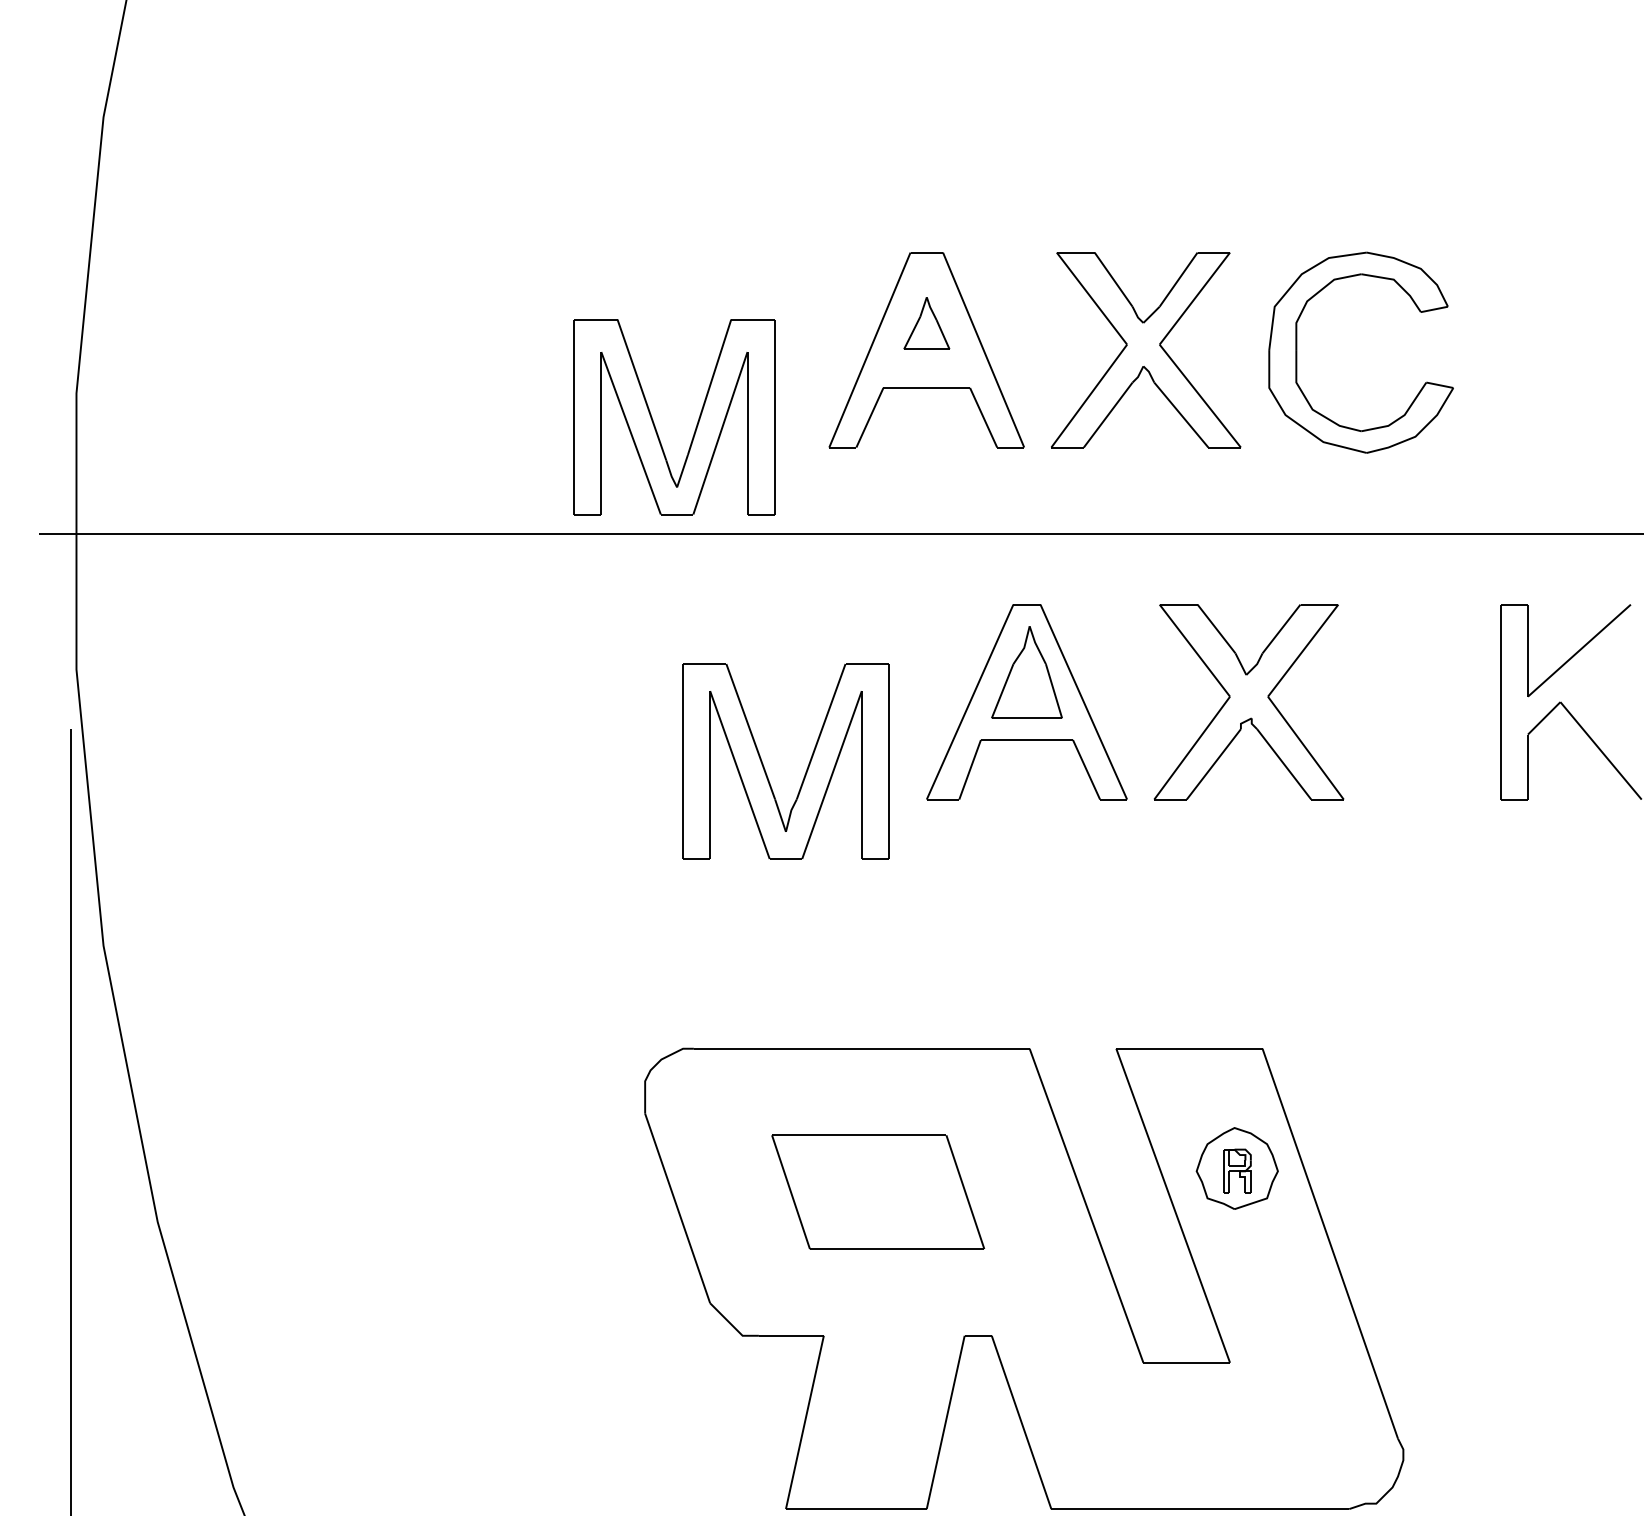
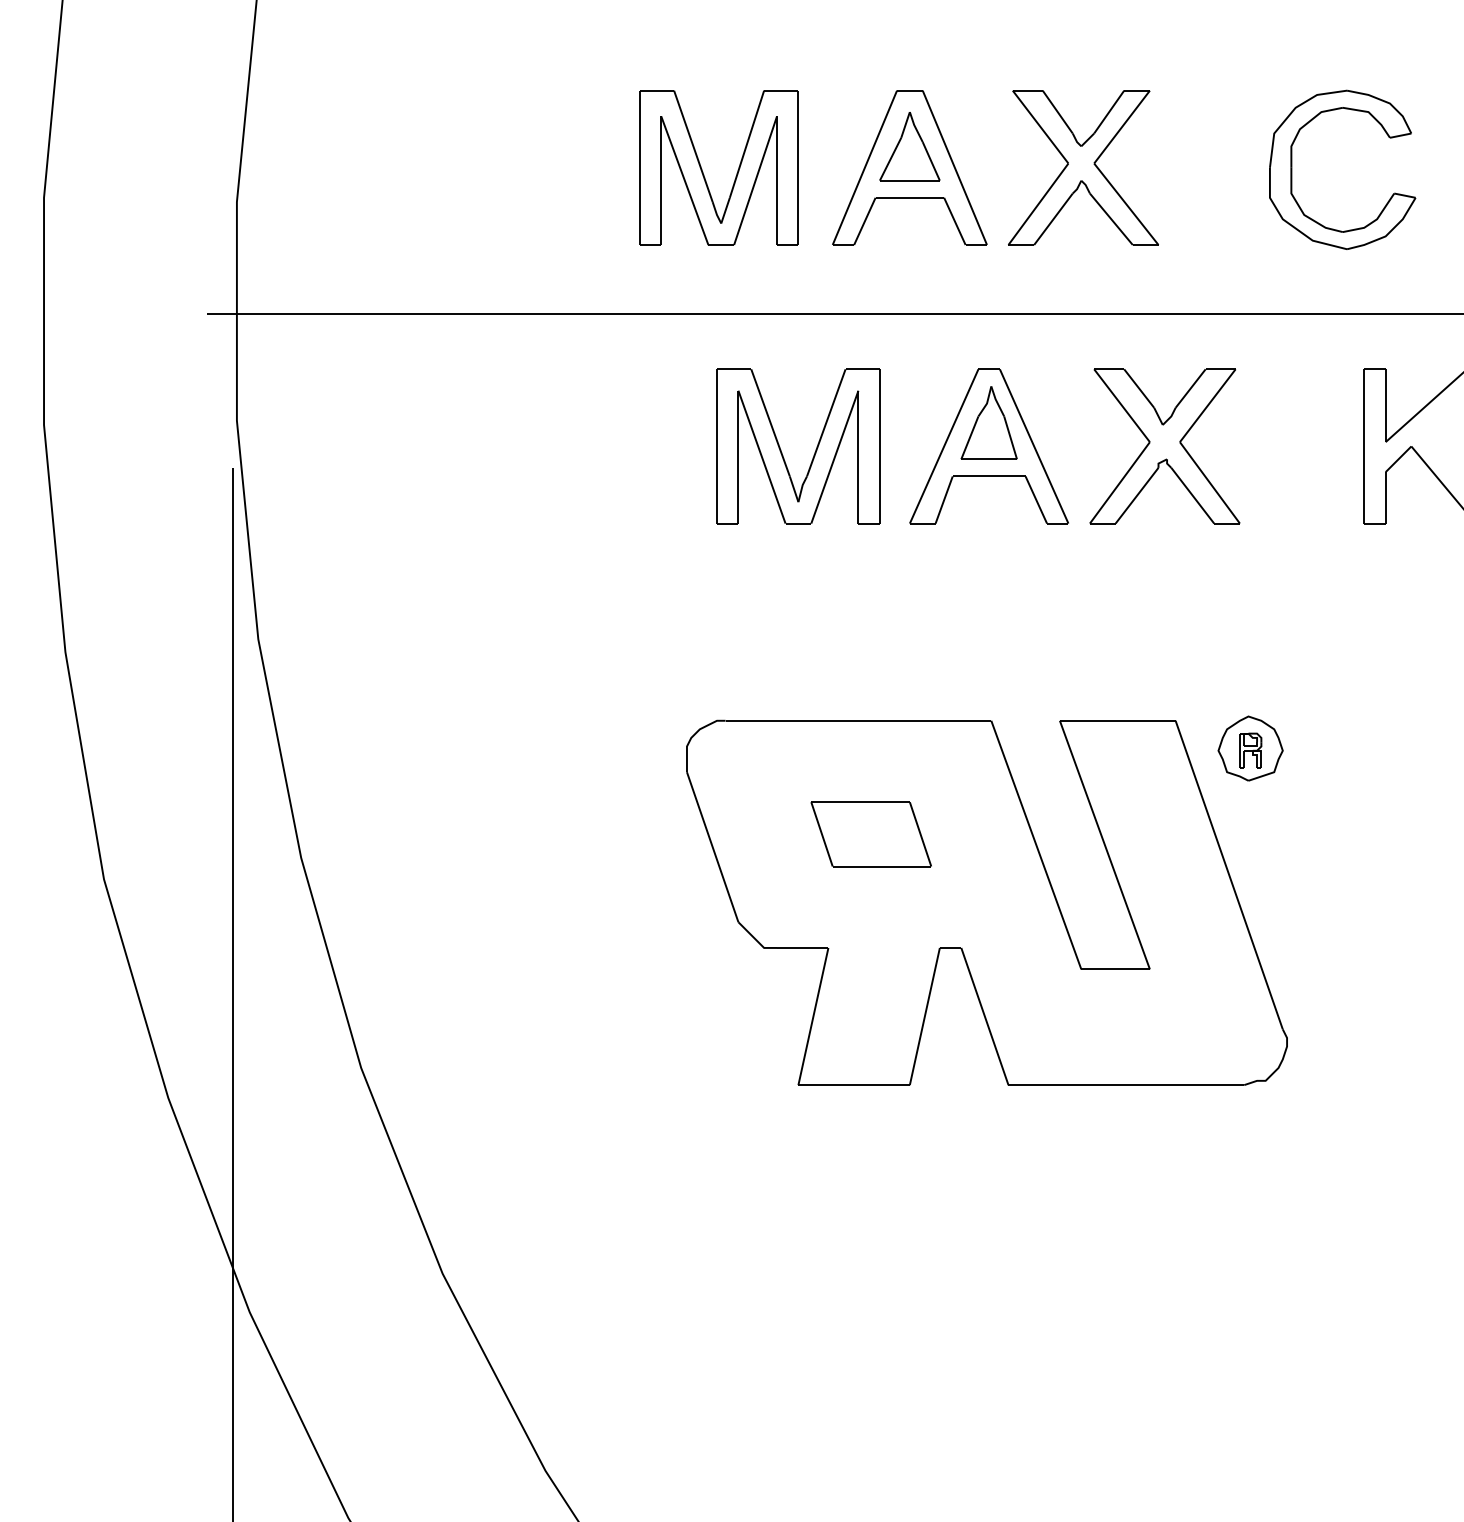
part: (926, 323) -> (909, 146), size x1.67
part: (1297, 352) -> (1292, 169), moved
part: (654, 421) -> (703, 171), moved
part: (765, 769) -> (782, 452), moved
part: (1237, 1168) -> (1250, 748), moved
part: (877, 1192) -> (870, 834), size x0.71

